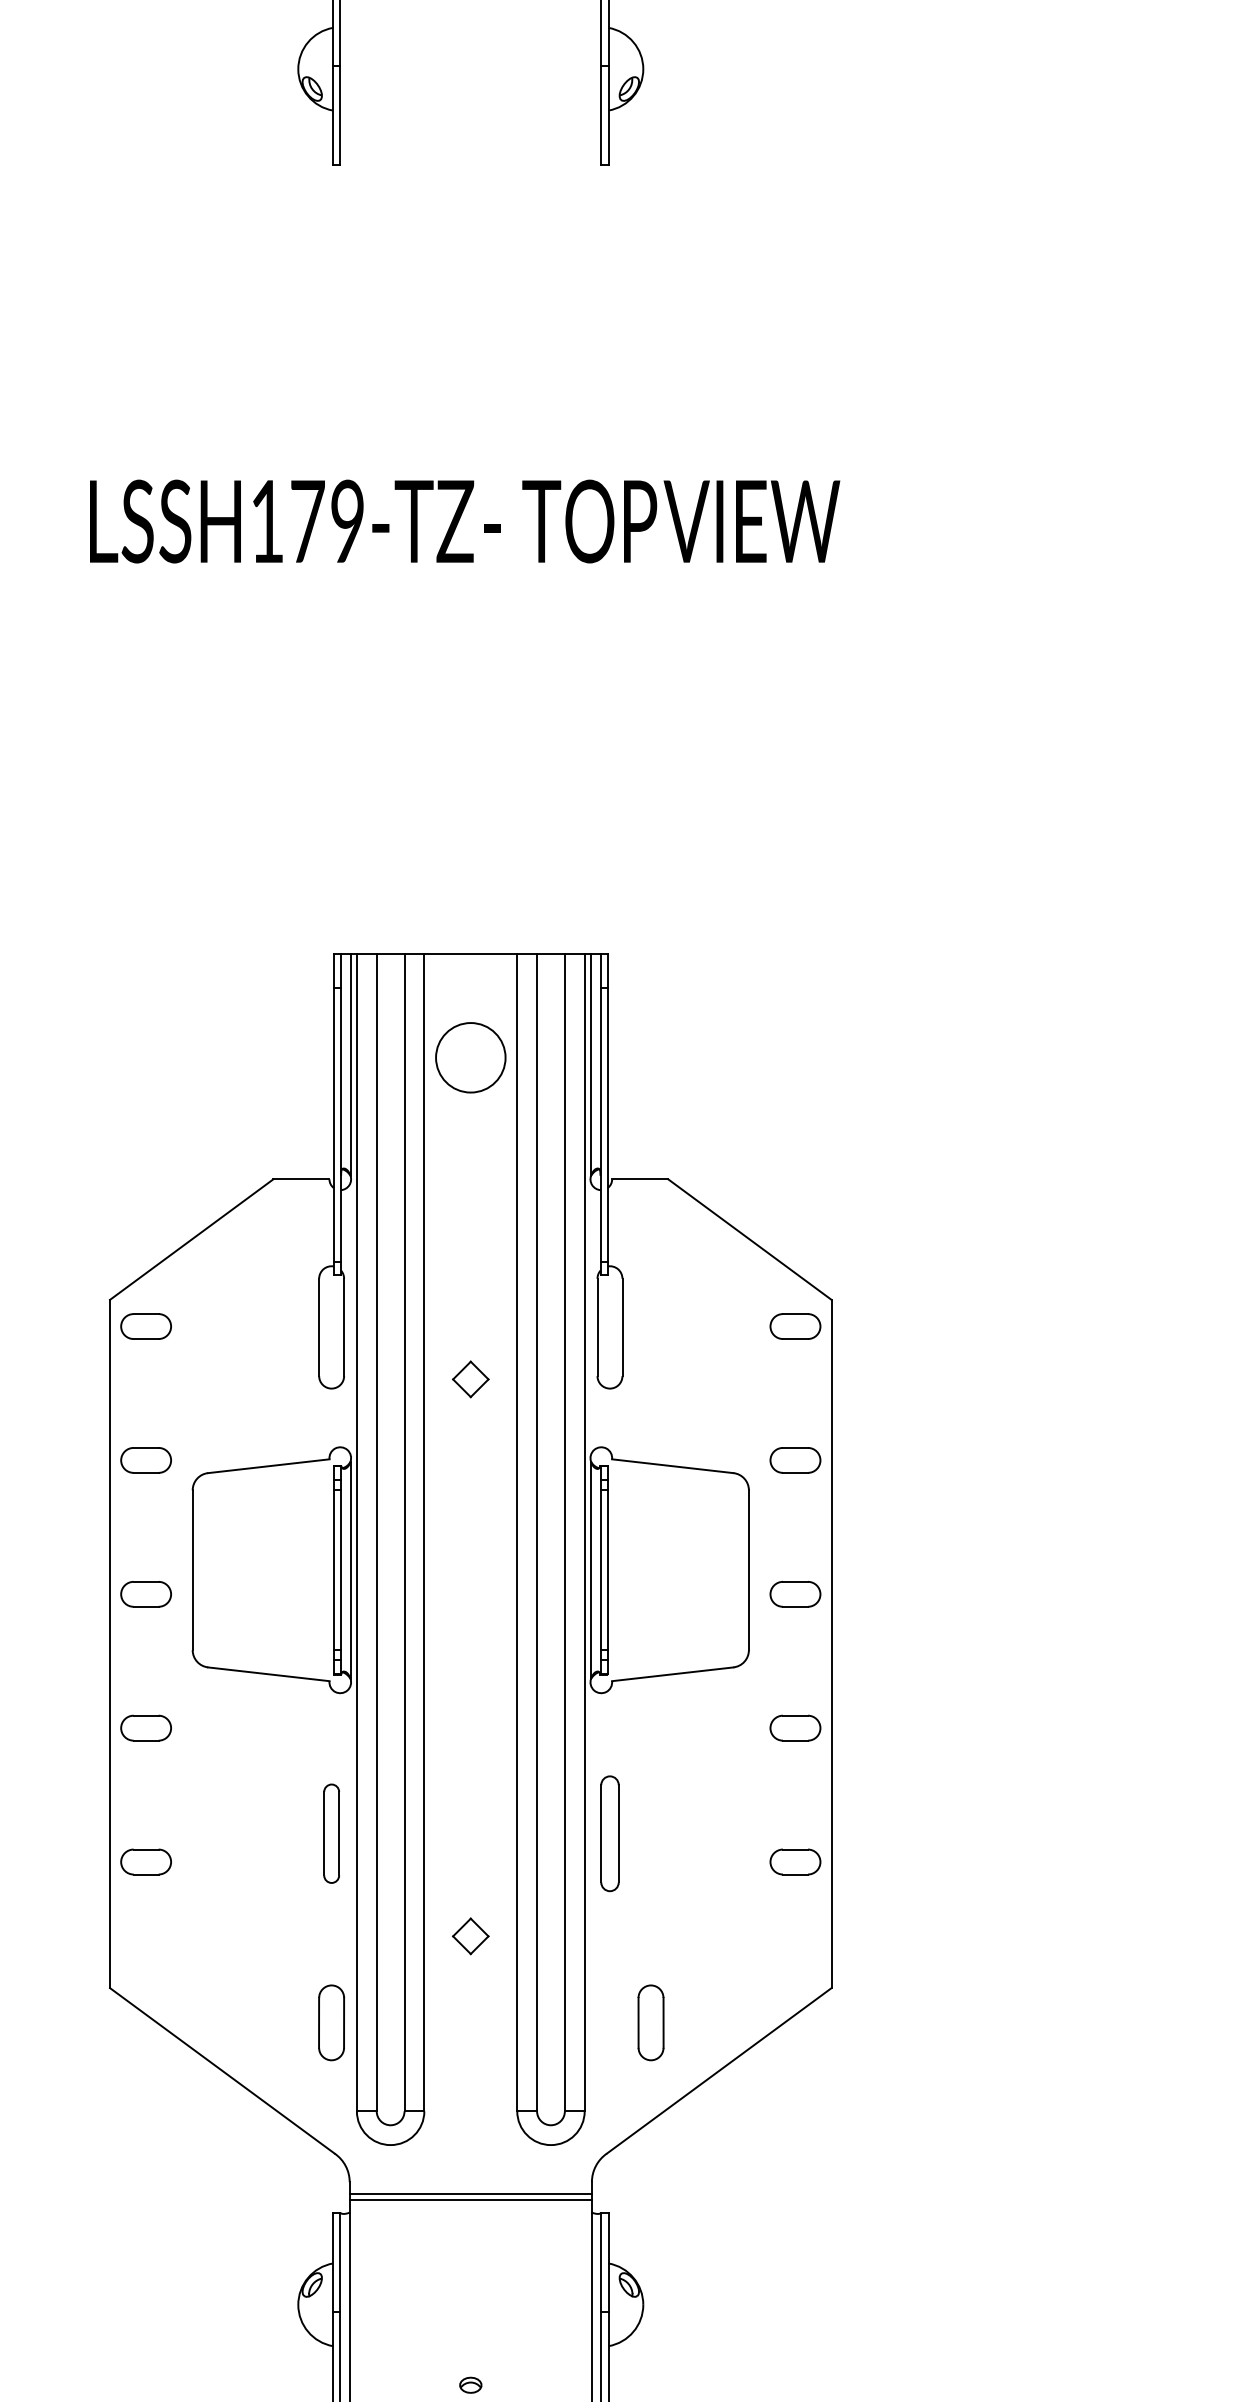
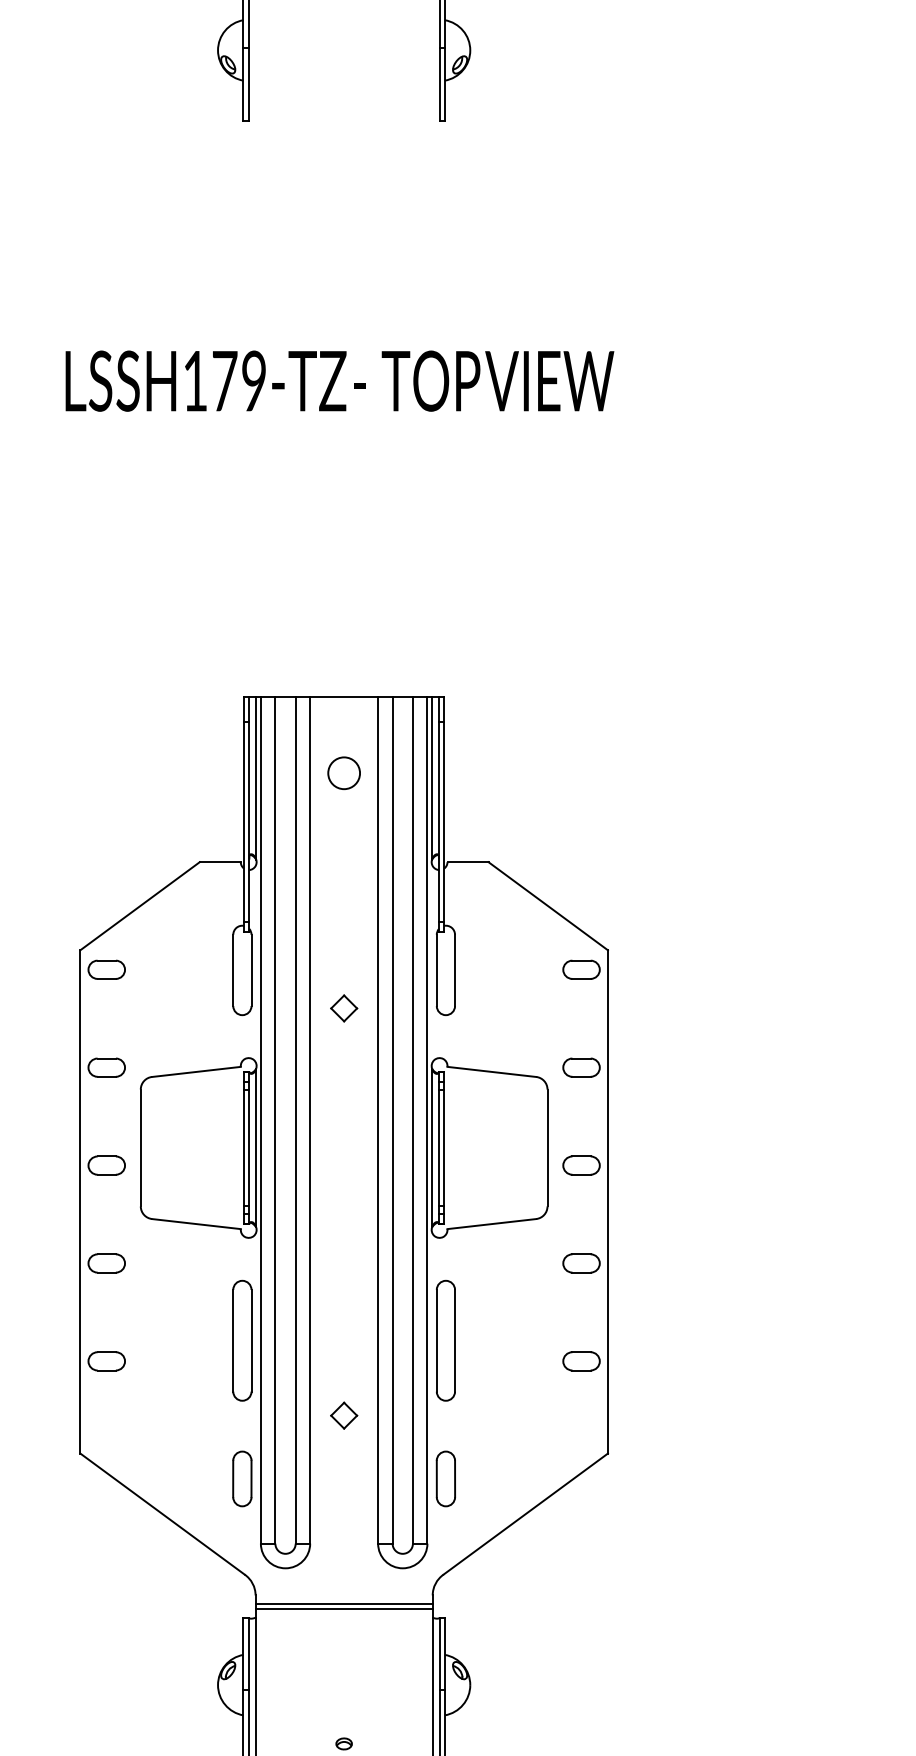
circle: (471, 1058) -> (344, 773), size x0.62
part: (331, 1833) -> (242, 1340), size x1.67
part: (609, 1833) -> (445, 1340), size x1.43
part: (650, 2022) -> (445, 1478), moved

